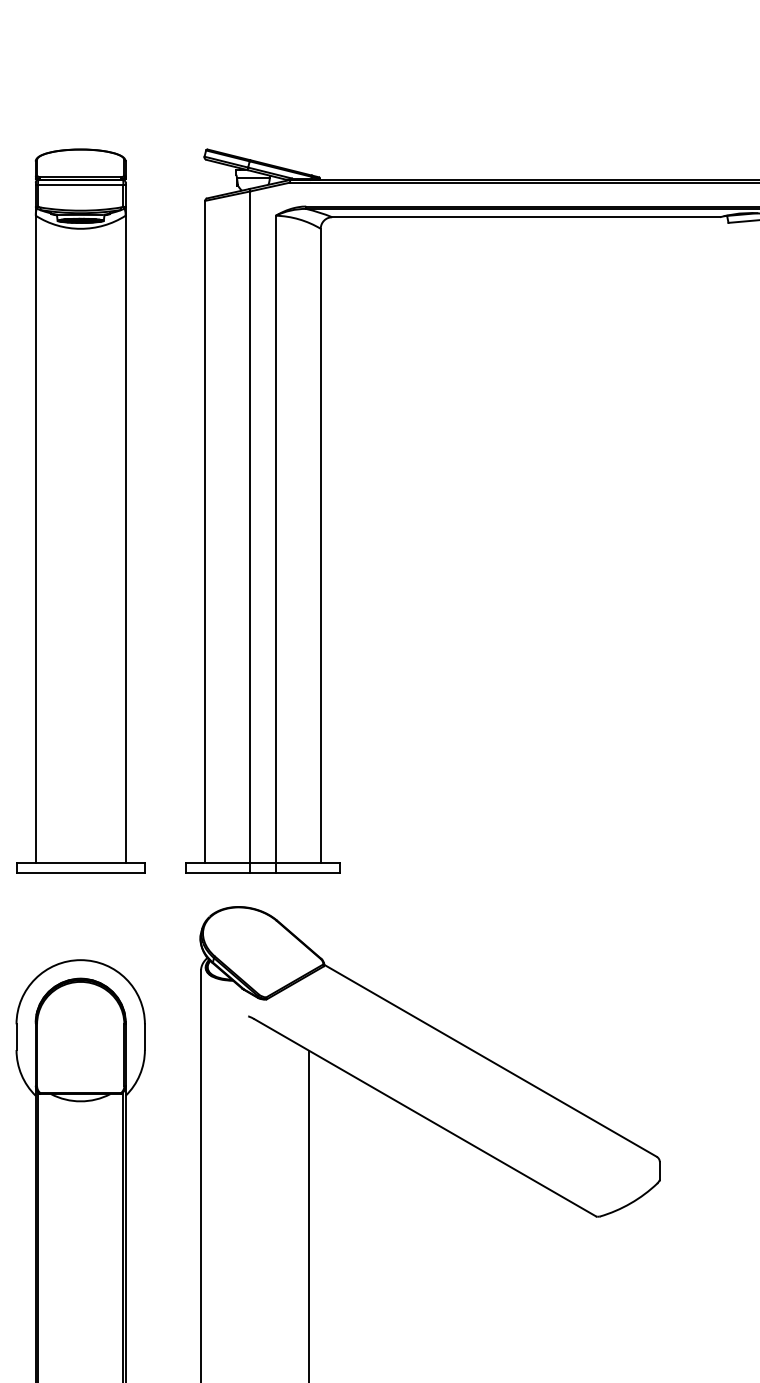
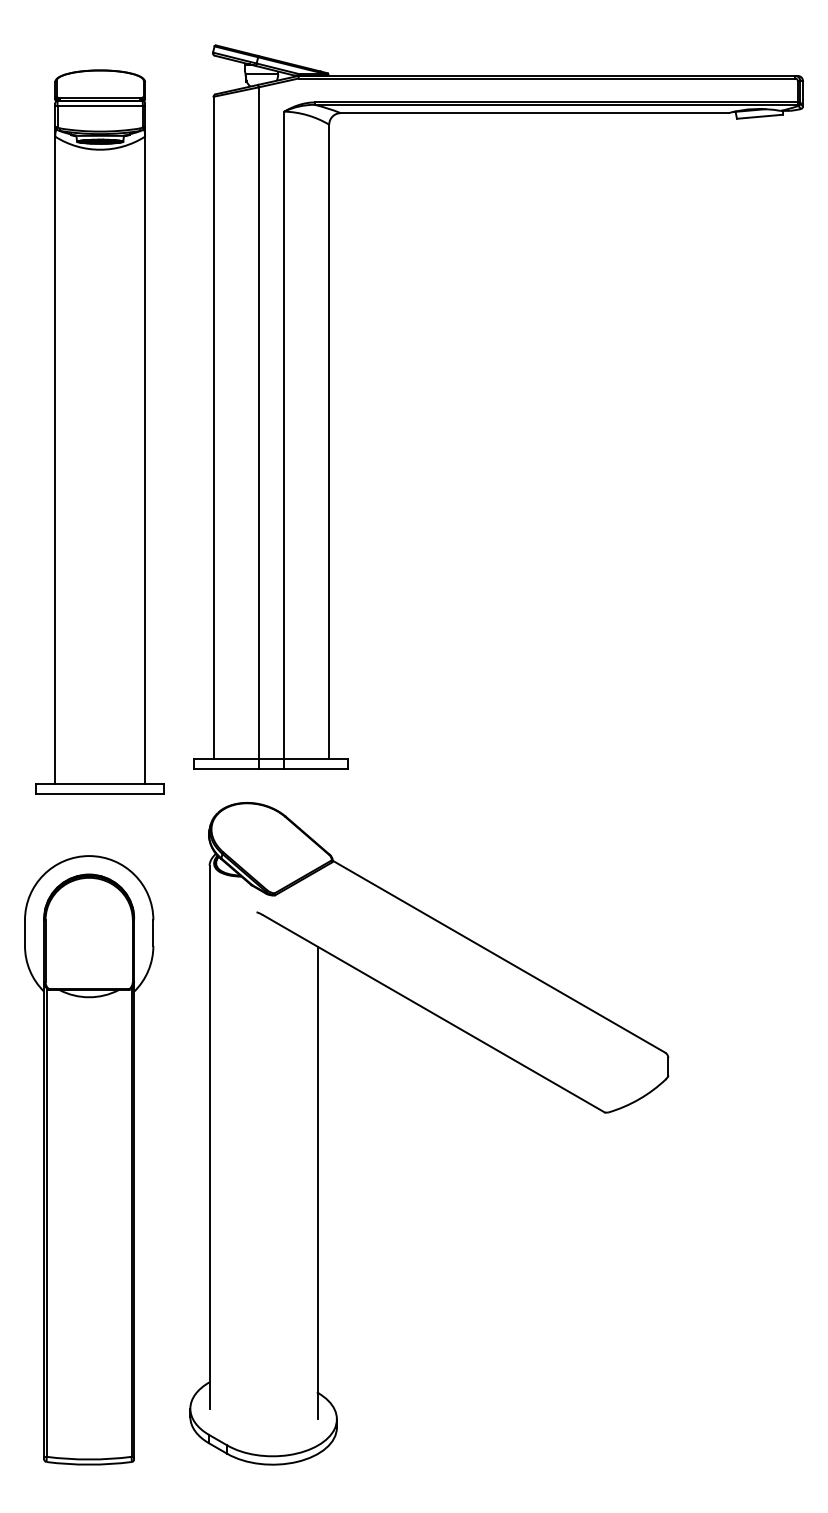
part: (80, 510) -> (99, 431), moved

